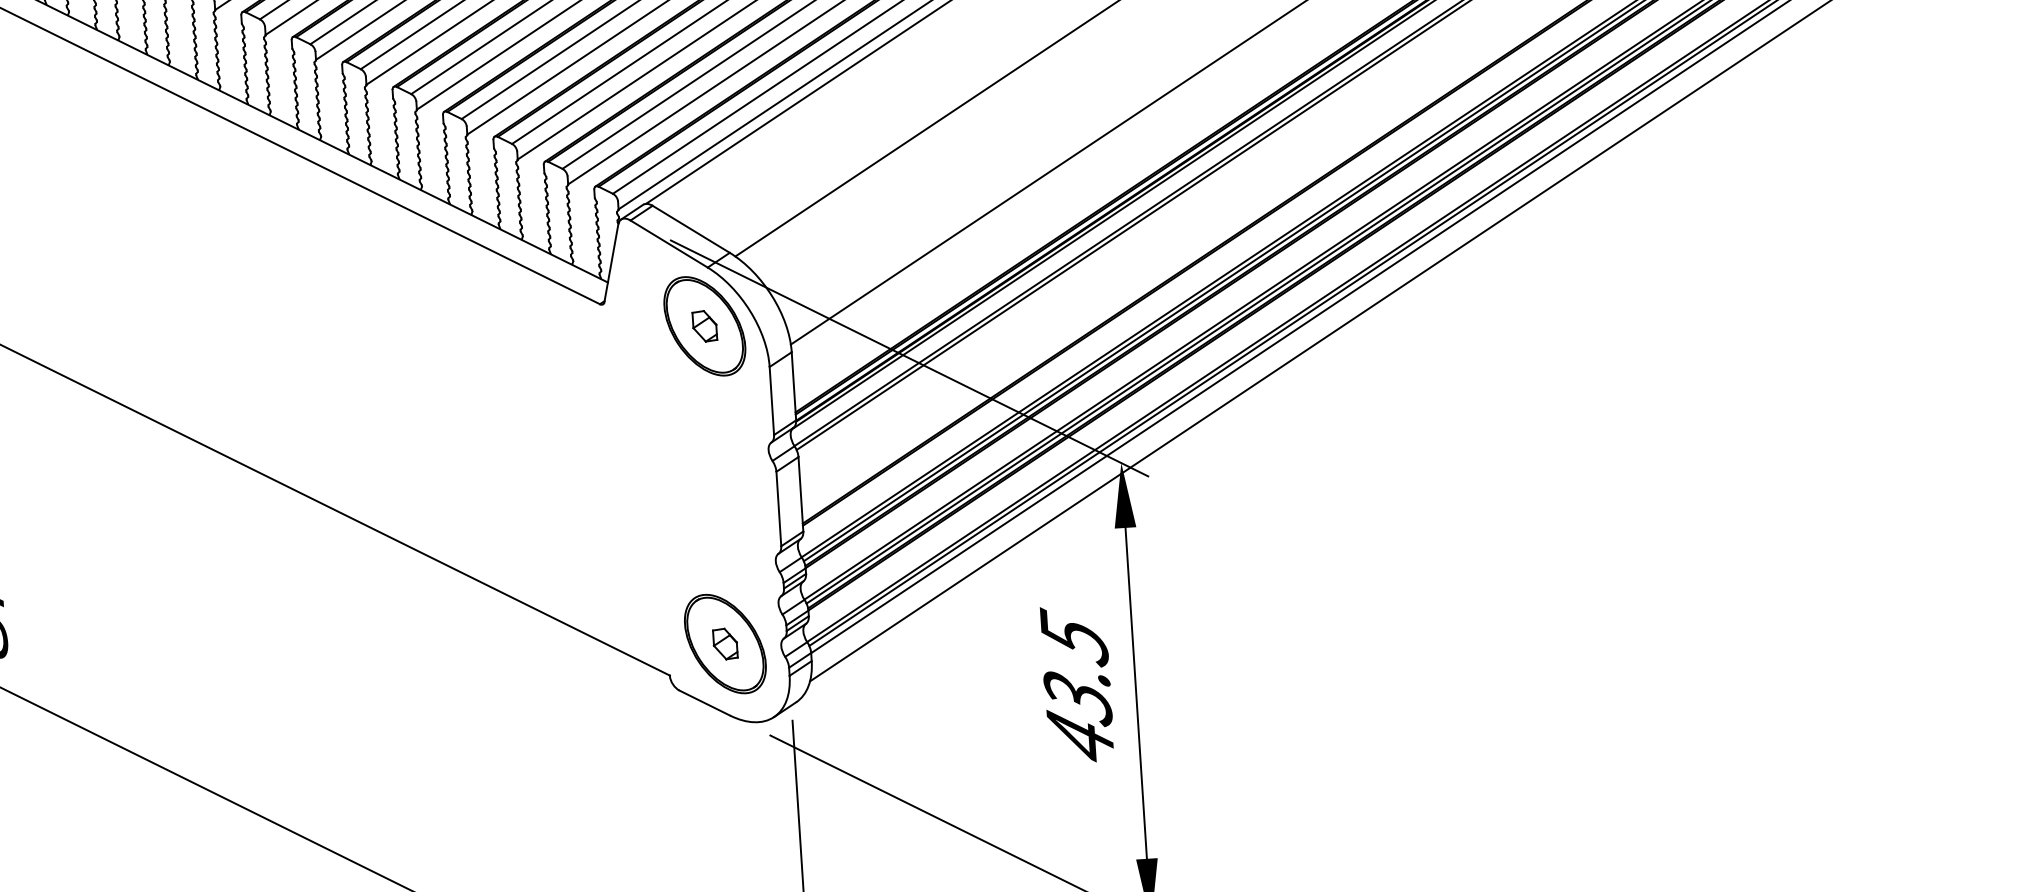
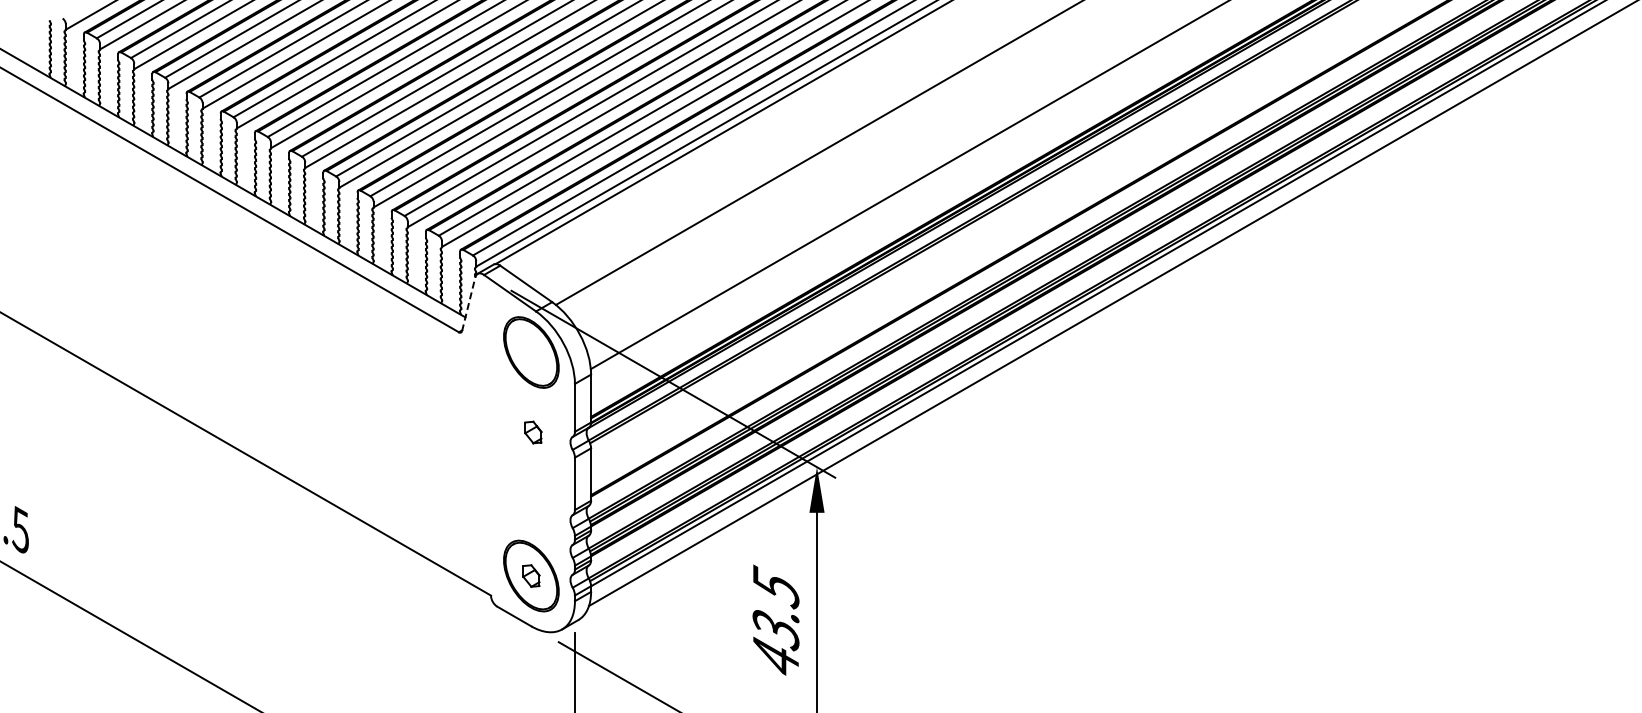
line: (611, 263) -> (468, 304), solid -> dashed
part: (705, 326) -> (533, 432), moved

